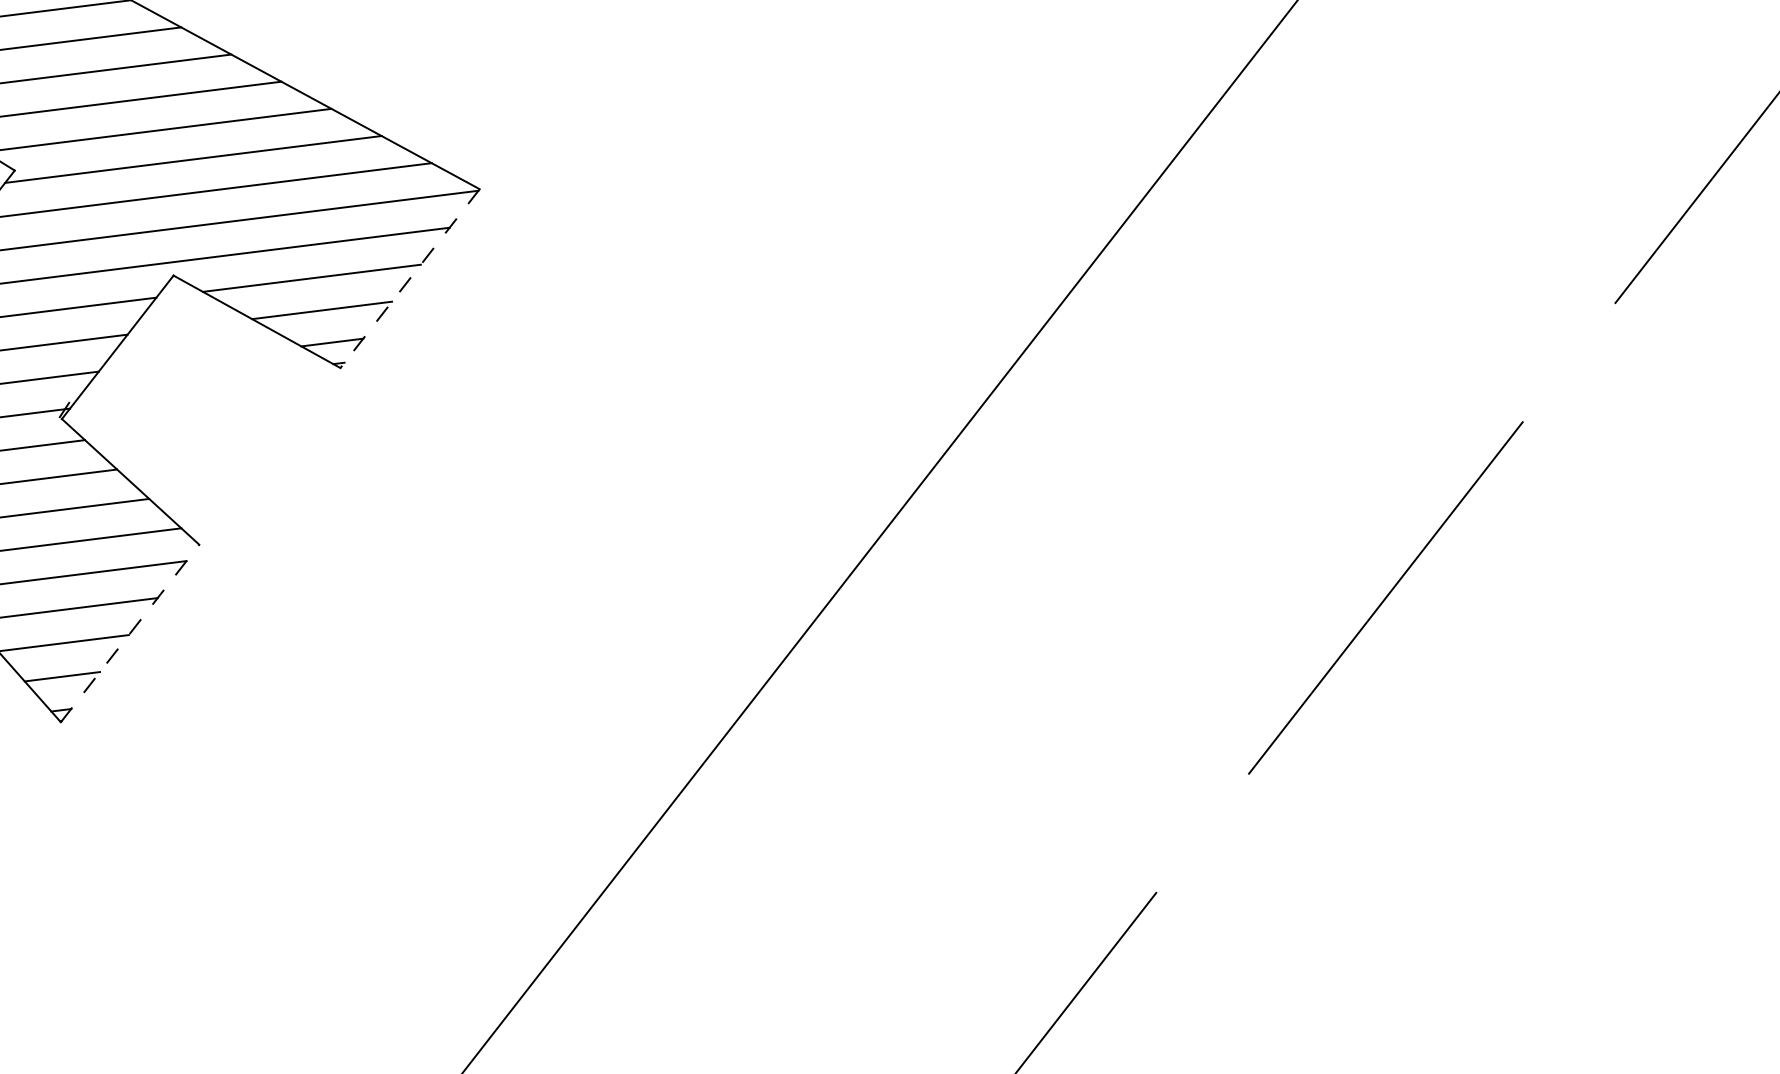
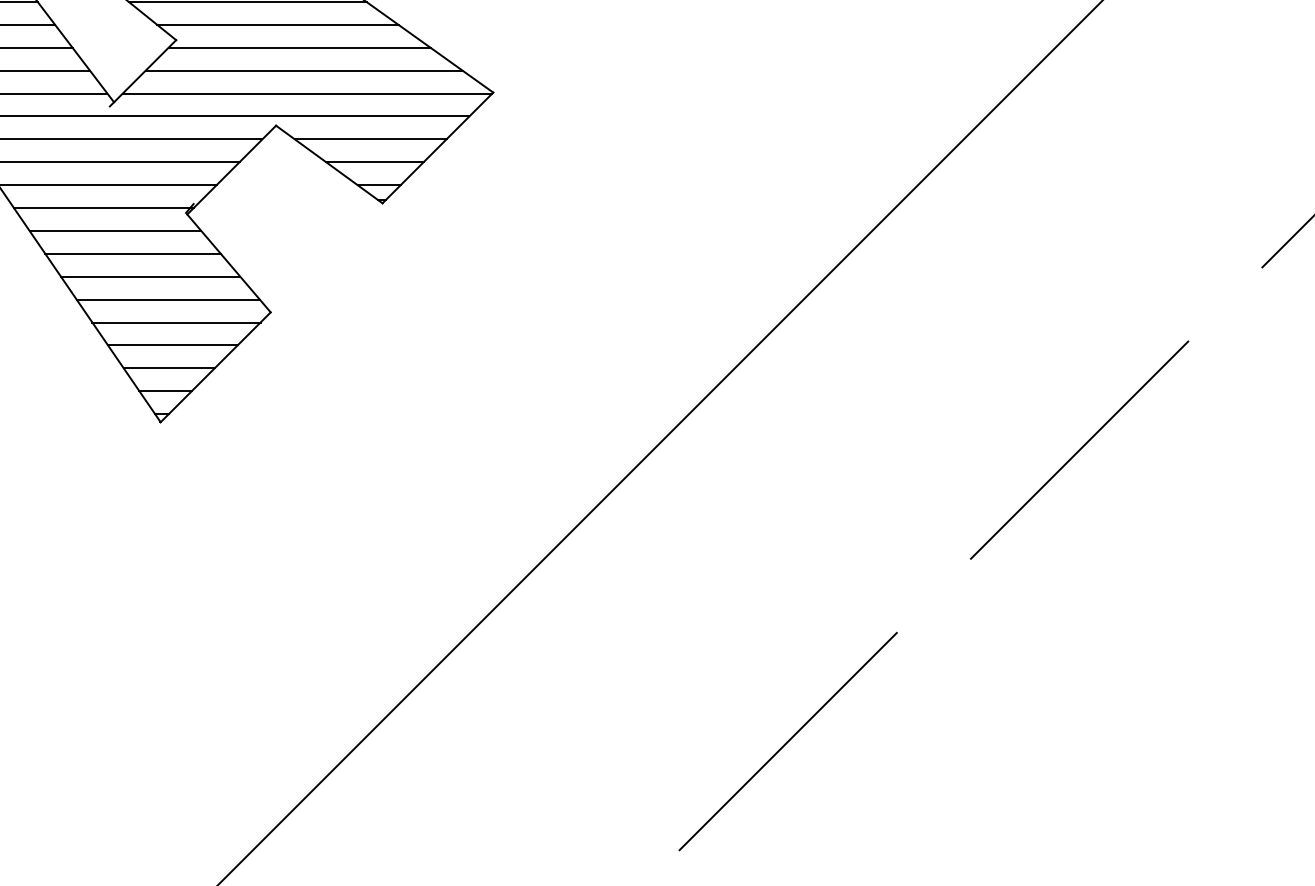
line: (409, 279) -> (437, 148), dashed -> solid
line: (129, 633) -> (215, 367), dashed -> solid

